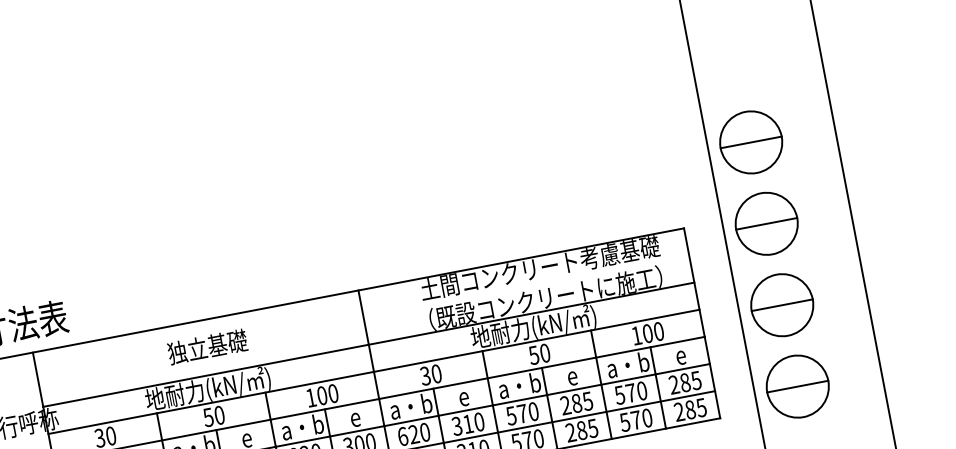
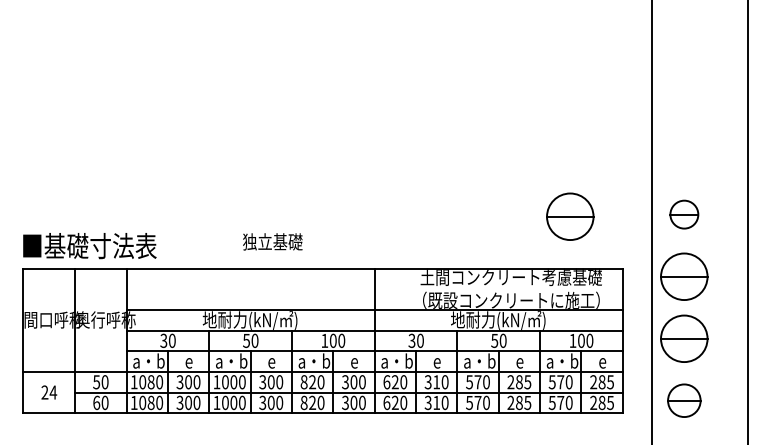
part: (751, 142) -> (684, 214), size x0.6
part: (602, 173) -> (570, 216), added
text: (207, 346) -> (272, 241), moved
part: (797, 386) -> (684, 400), size x0.7

